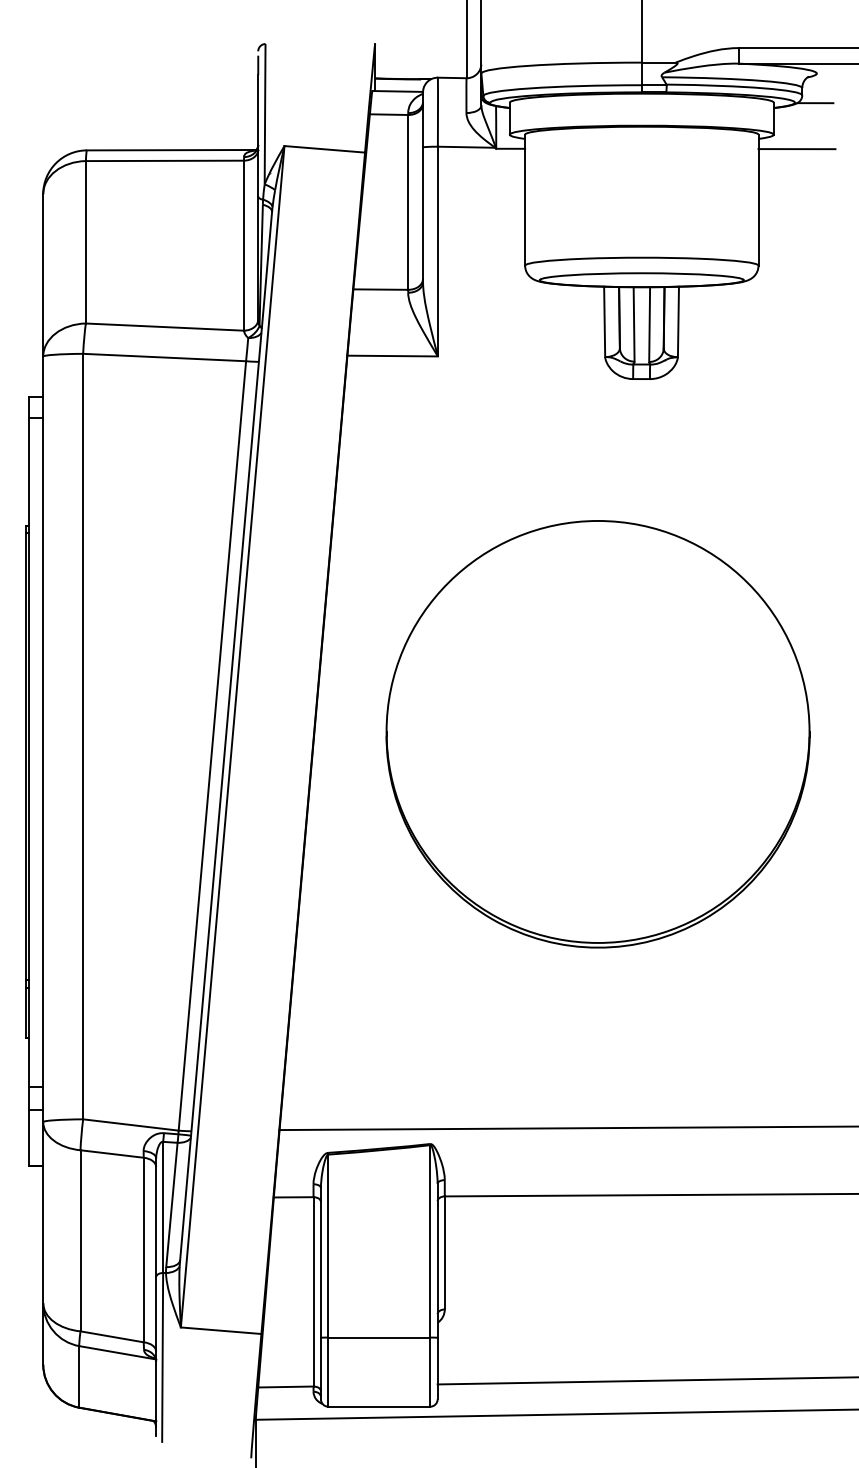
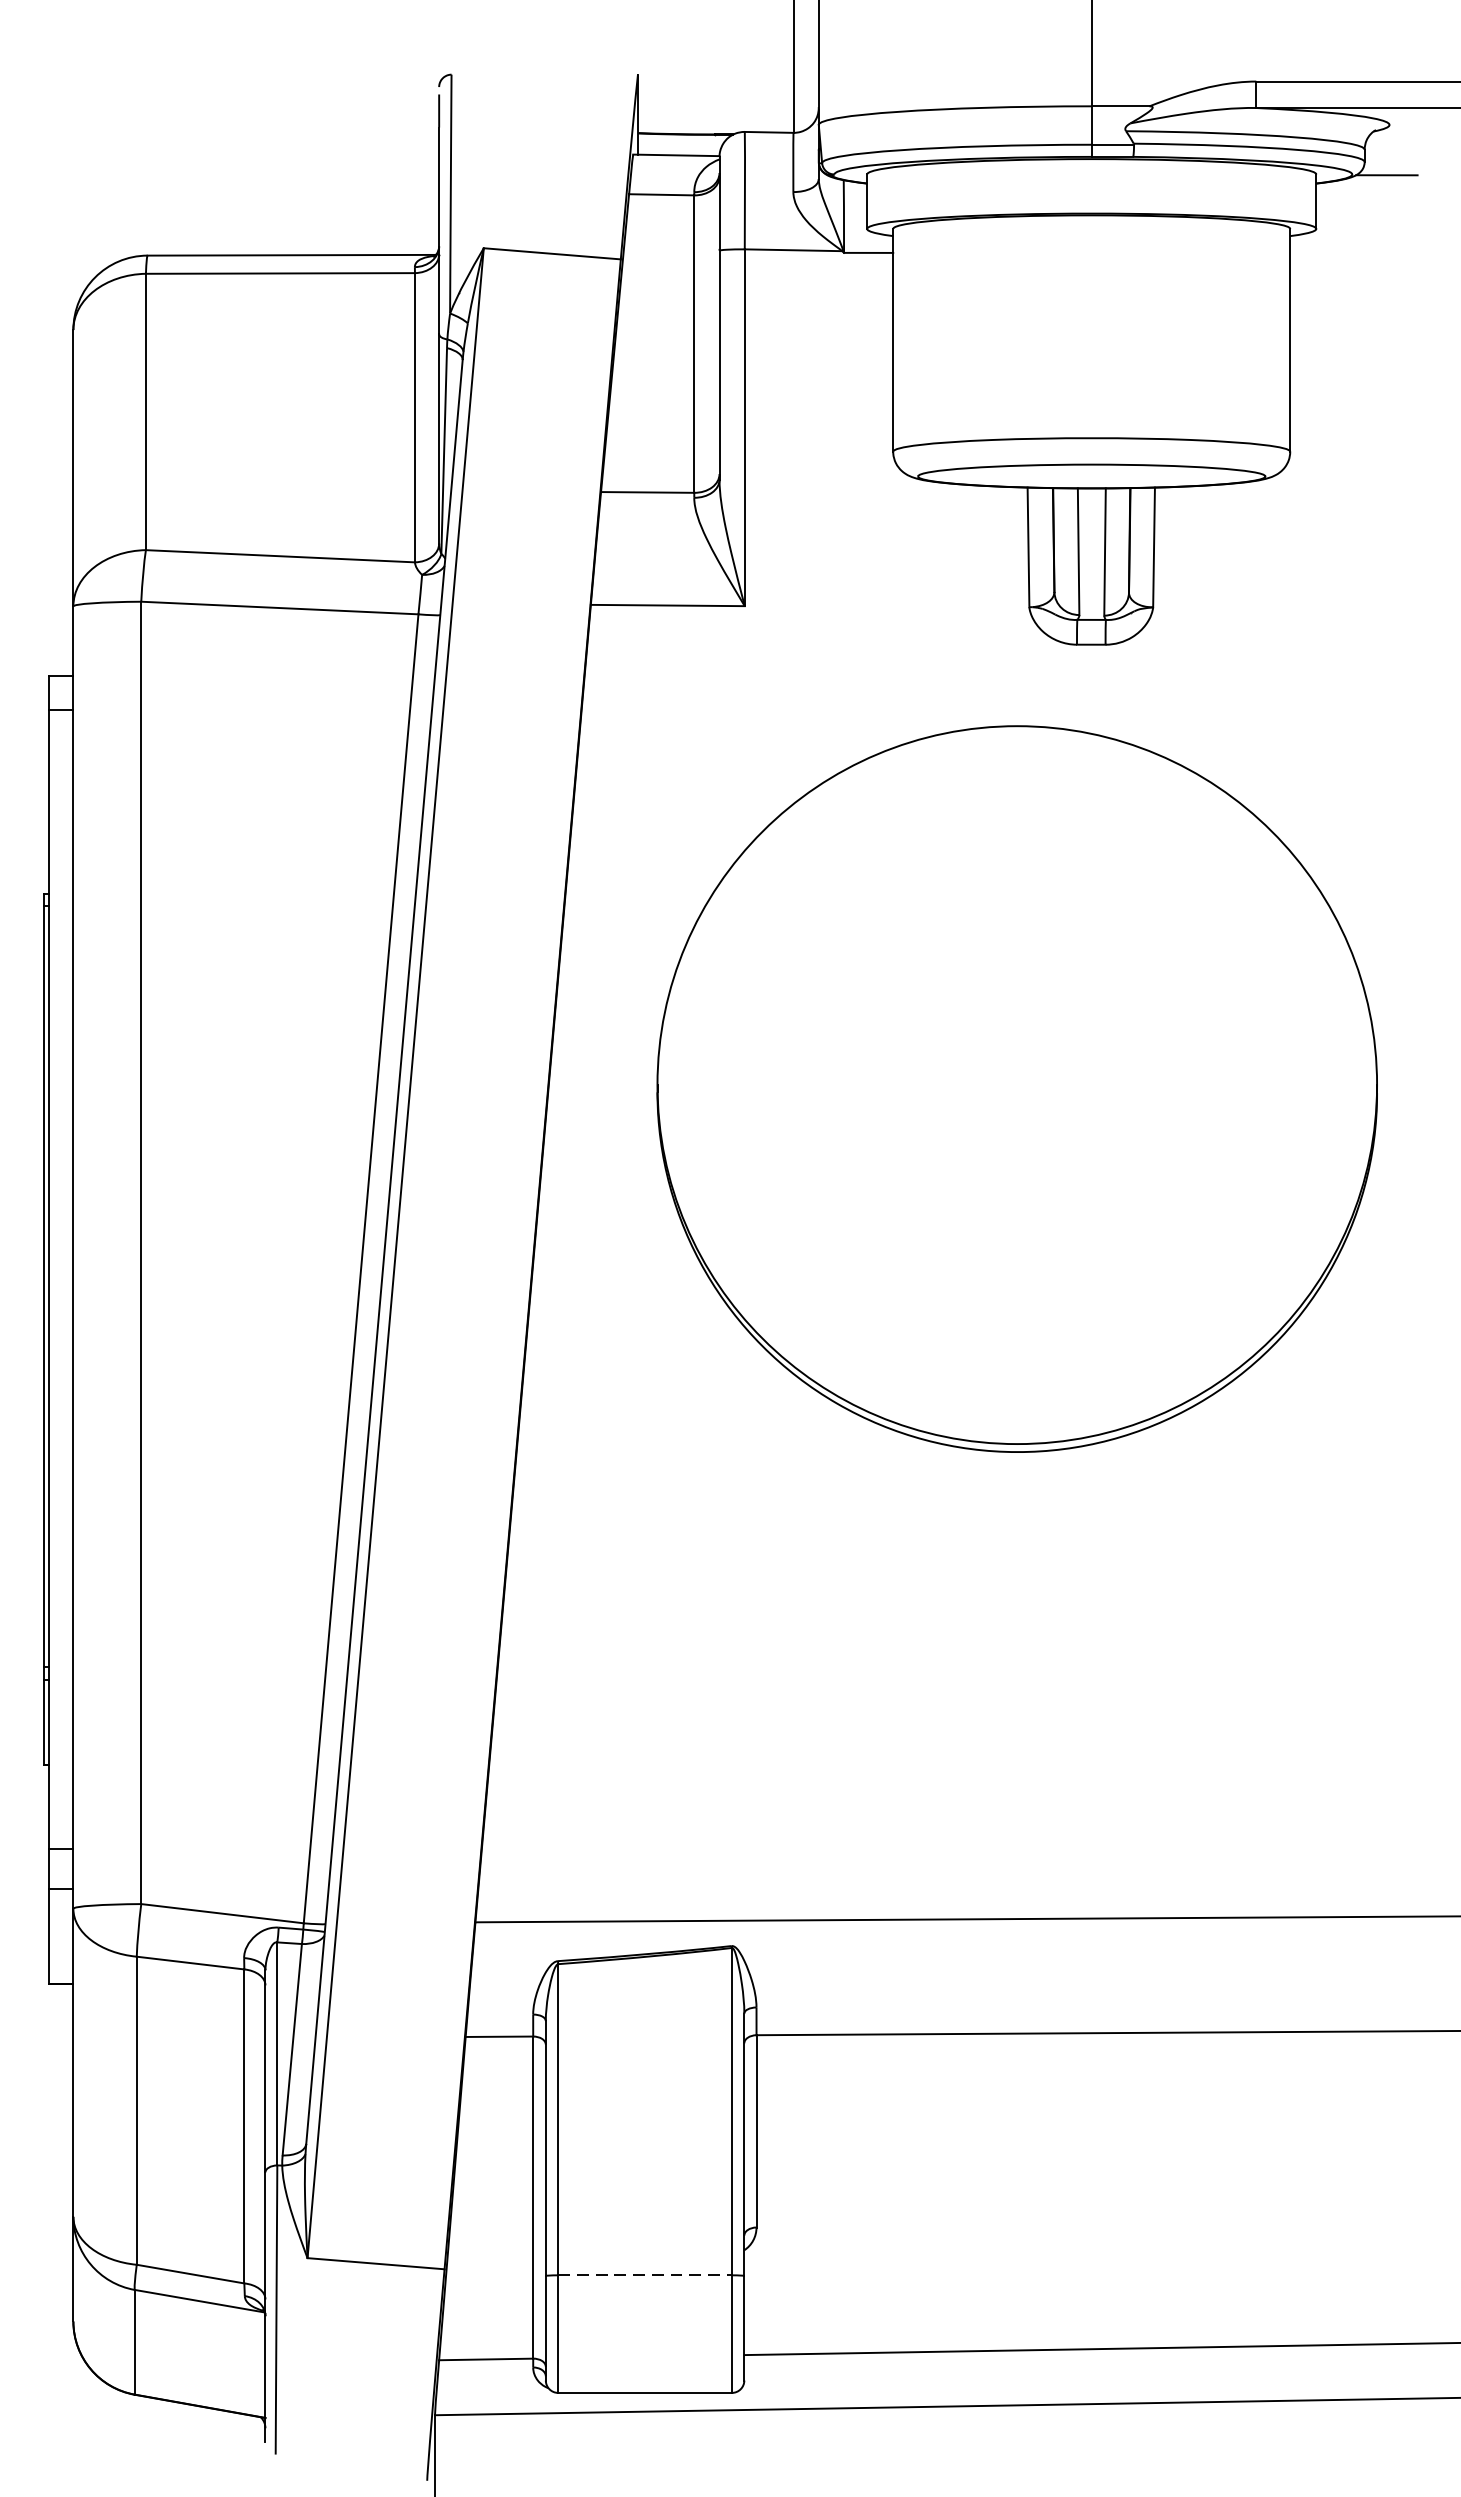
line: (796, 149) -> (1354, 254), removed
part: (597, 734) -> (1016, 1089), moved
line: (379, 1337) -> (645, 2275), solid -> dashed

